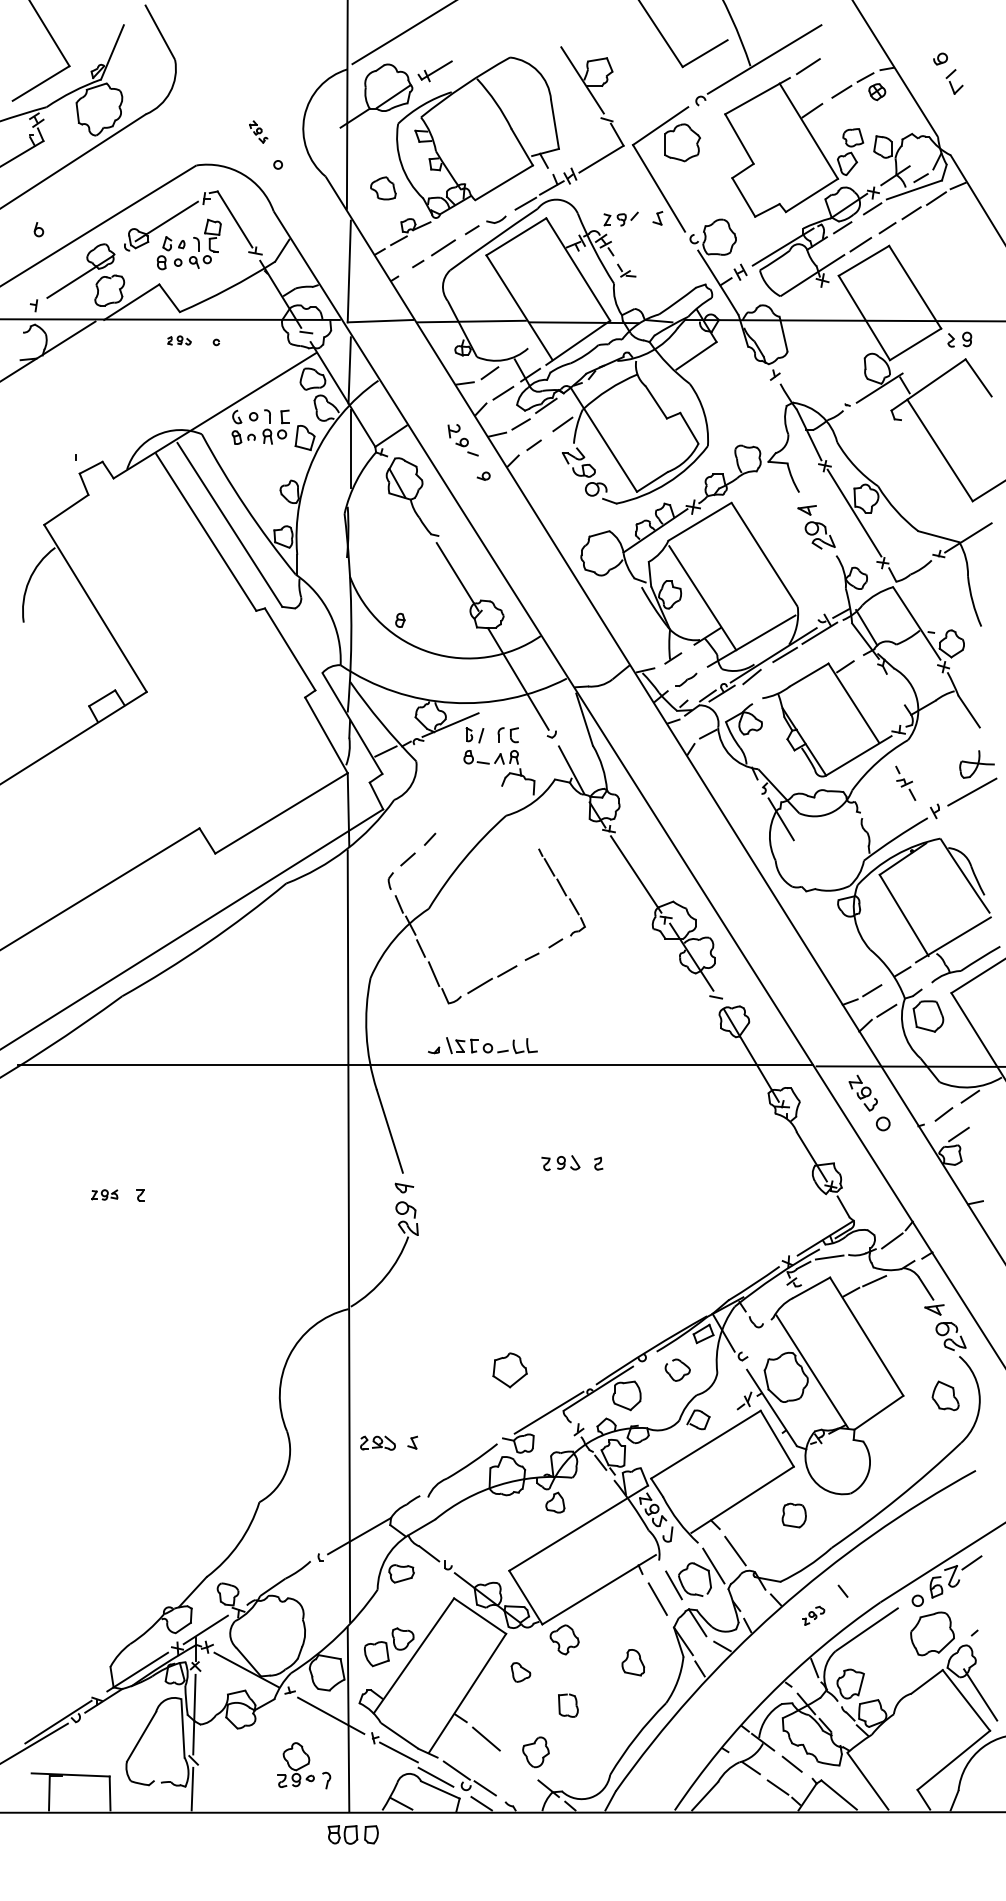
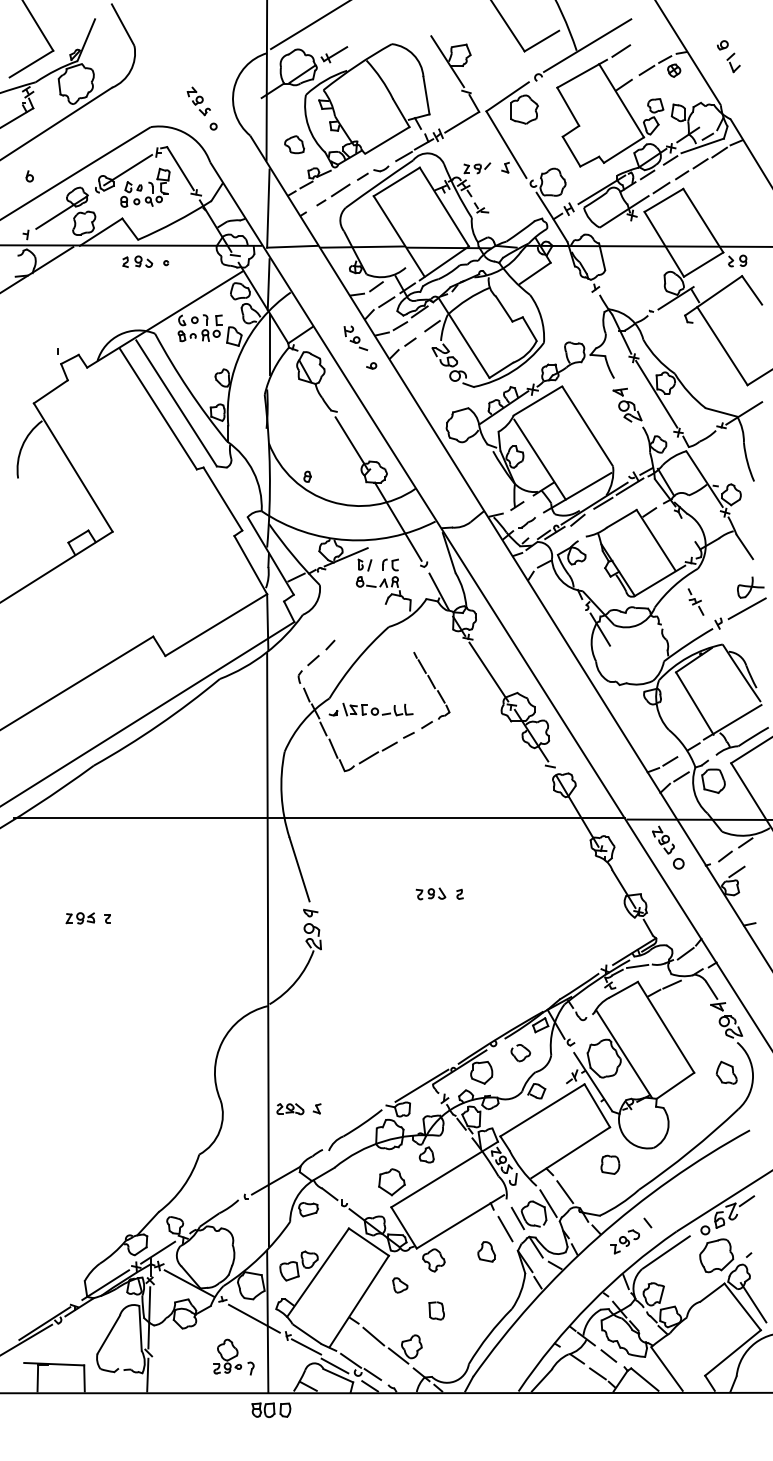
part: (258, 132) -> (198, 101), size x1.67
part: (179, 340) -> (137, 261), size x1.67
part: (482, 1045) -> (370, 709), moved
part: (104, 1195) -> (80, 918), size x1.43
part: (509, 1370) -> (391, 1182), moved
part: (812, 1615) -> (624, 1241), size x1.67
part: (633, 1662) -> (486, 1251), moved
line: (518, 1763) -> (398, 1355), added

